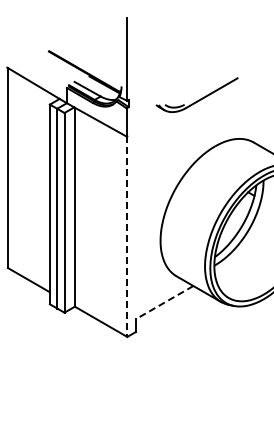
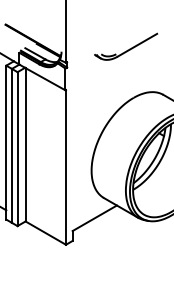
part: (196, 94) -> (125, 46), moved
line: (127, 237) -> (66, 168), dashed -> solid
line: (164, 302) -> (94, 218), dashed -> solid

